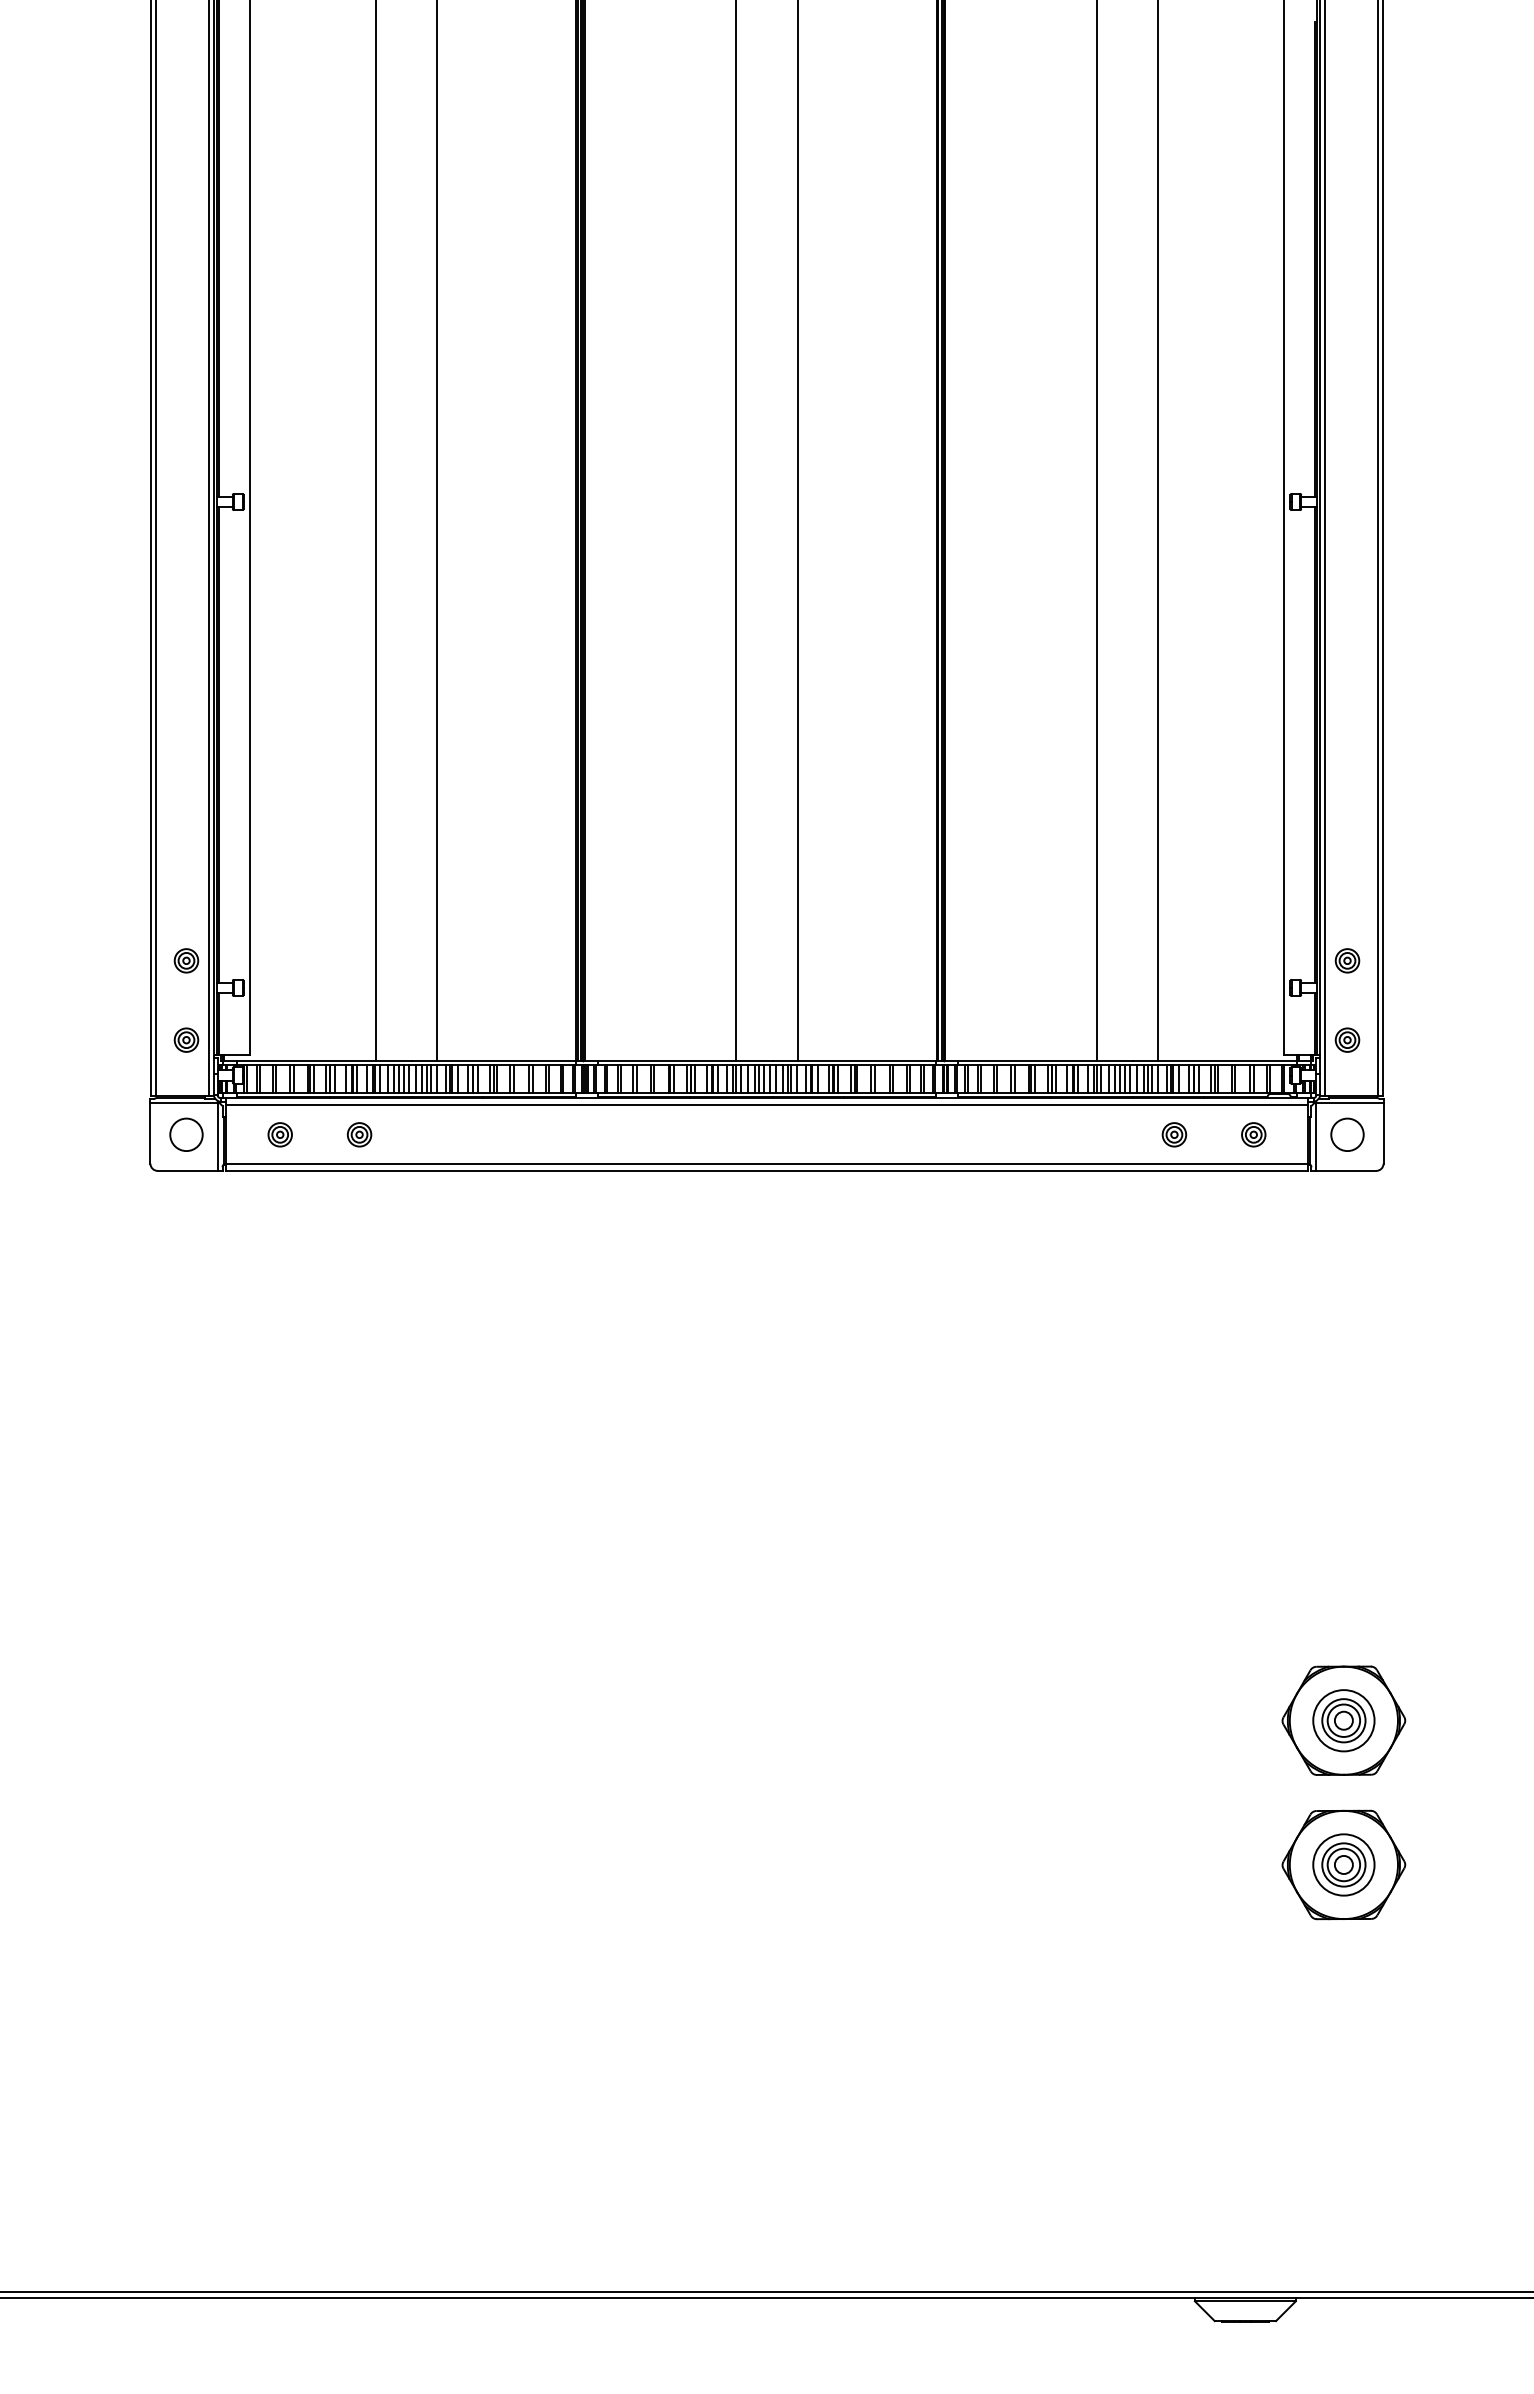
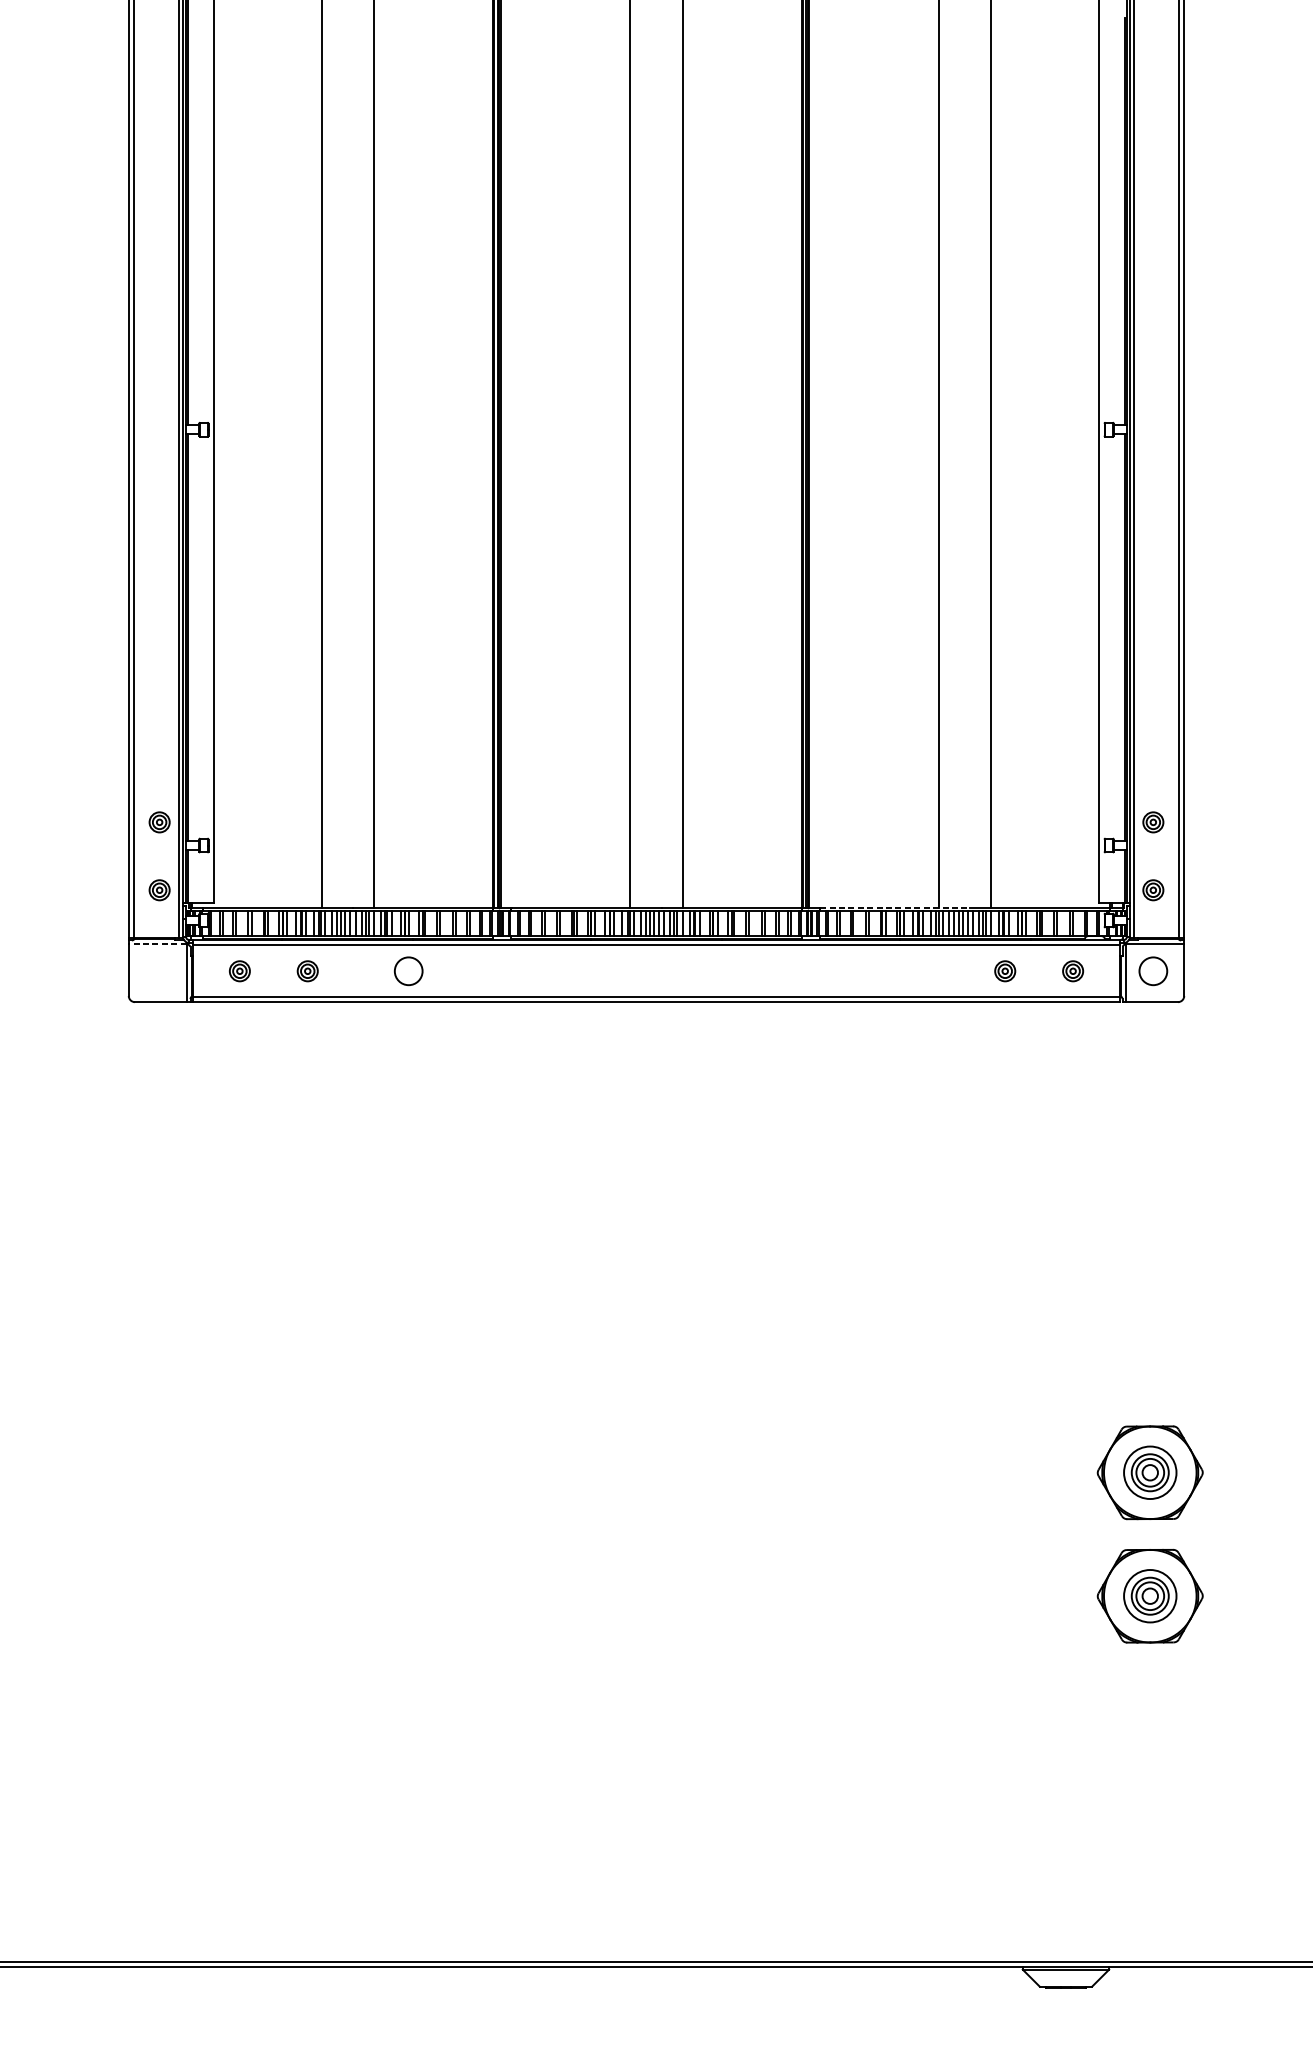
line: (1045, 1060) -> (894, 907), solid -> dashed
line: (184, 1103) -> (157, 944), solid -> dashed
circle: (186, 1134) -> (408, 971), moved

